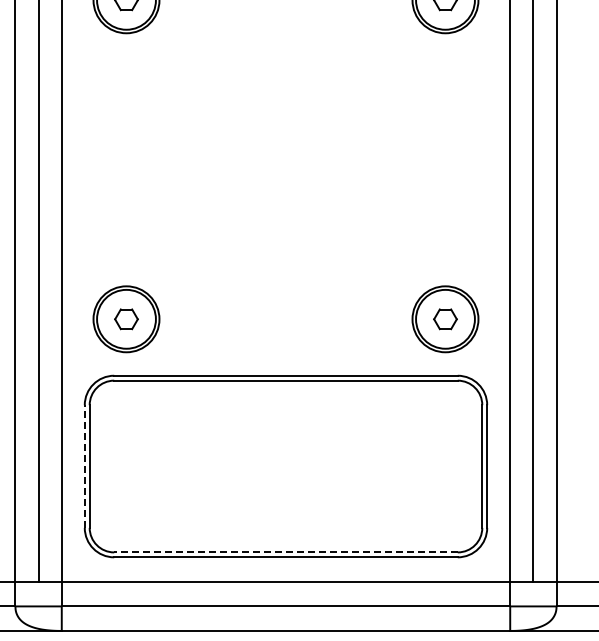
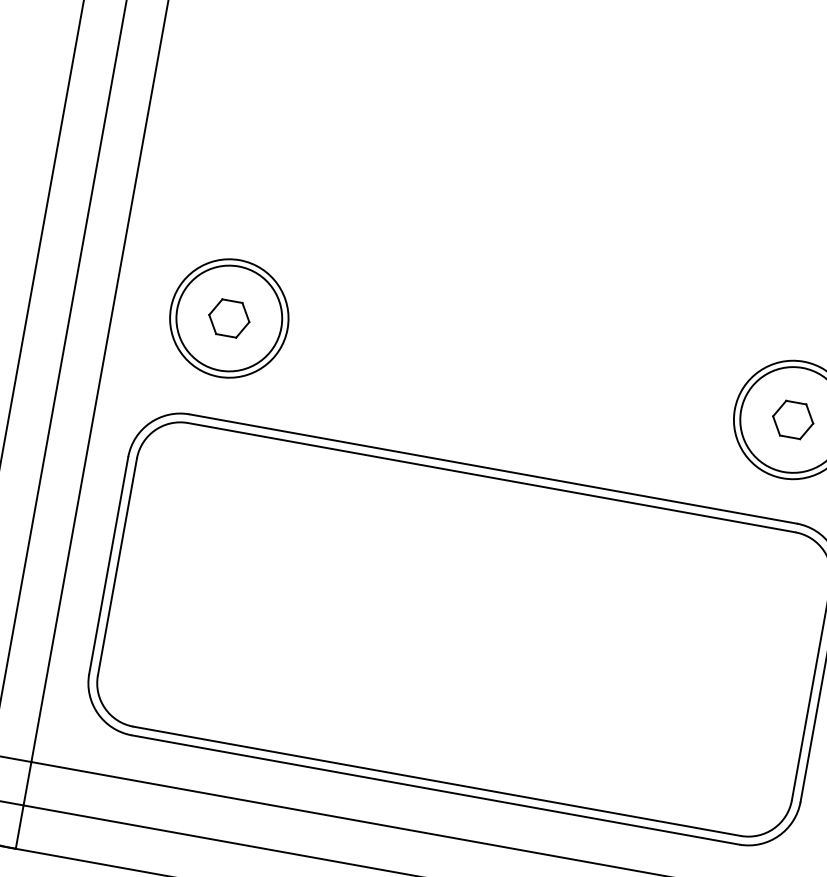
line: (84, 466) -> (108, 565), dashed -> solid
line: (286, 552) -> (437, 781), dashed -> solid

